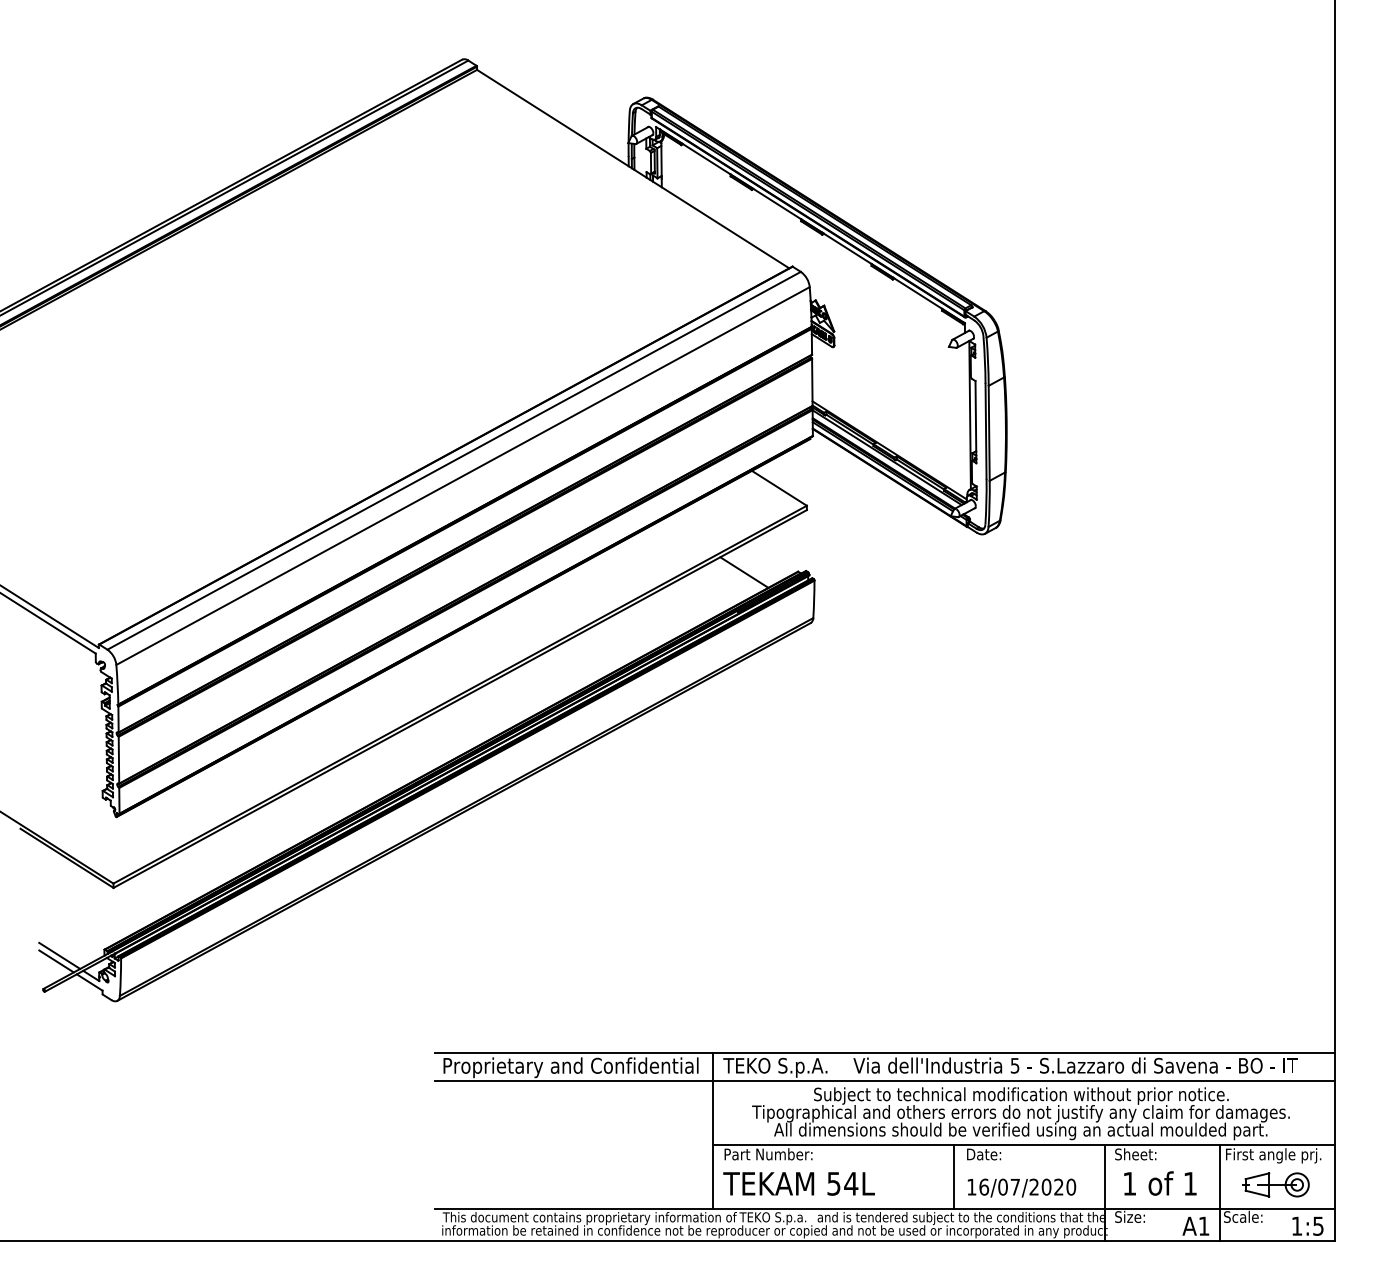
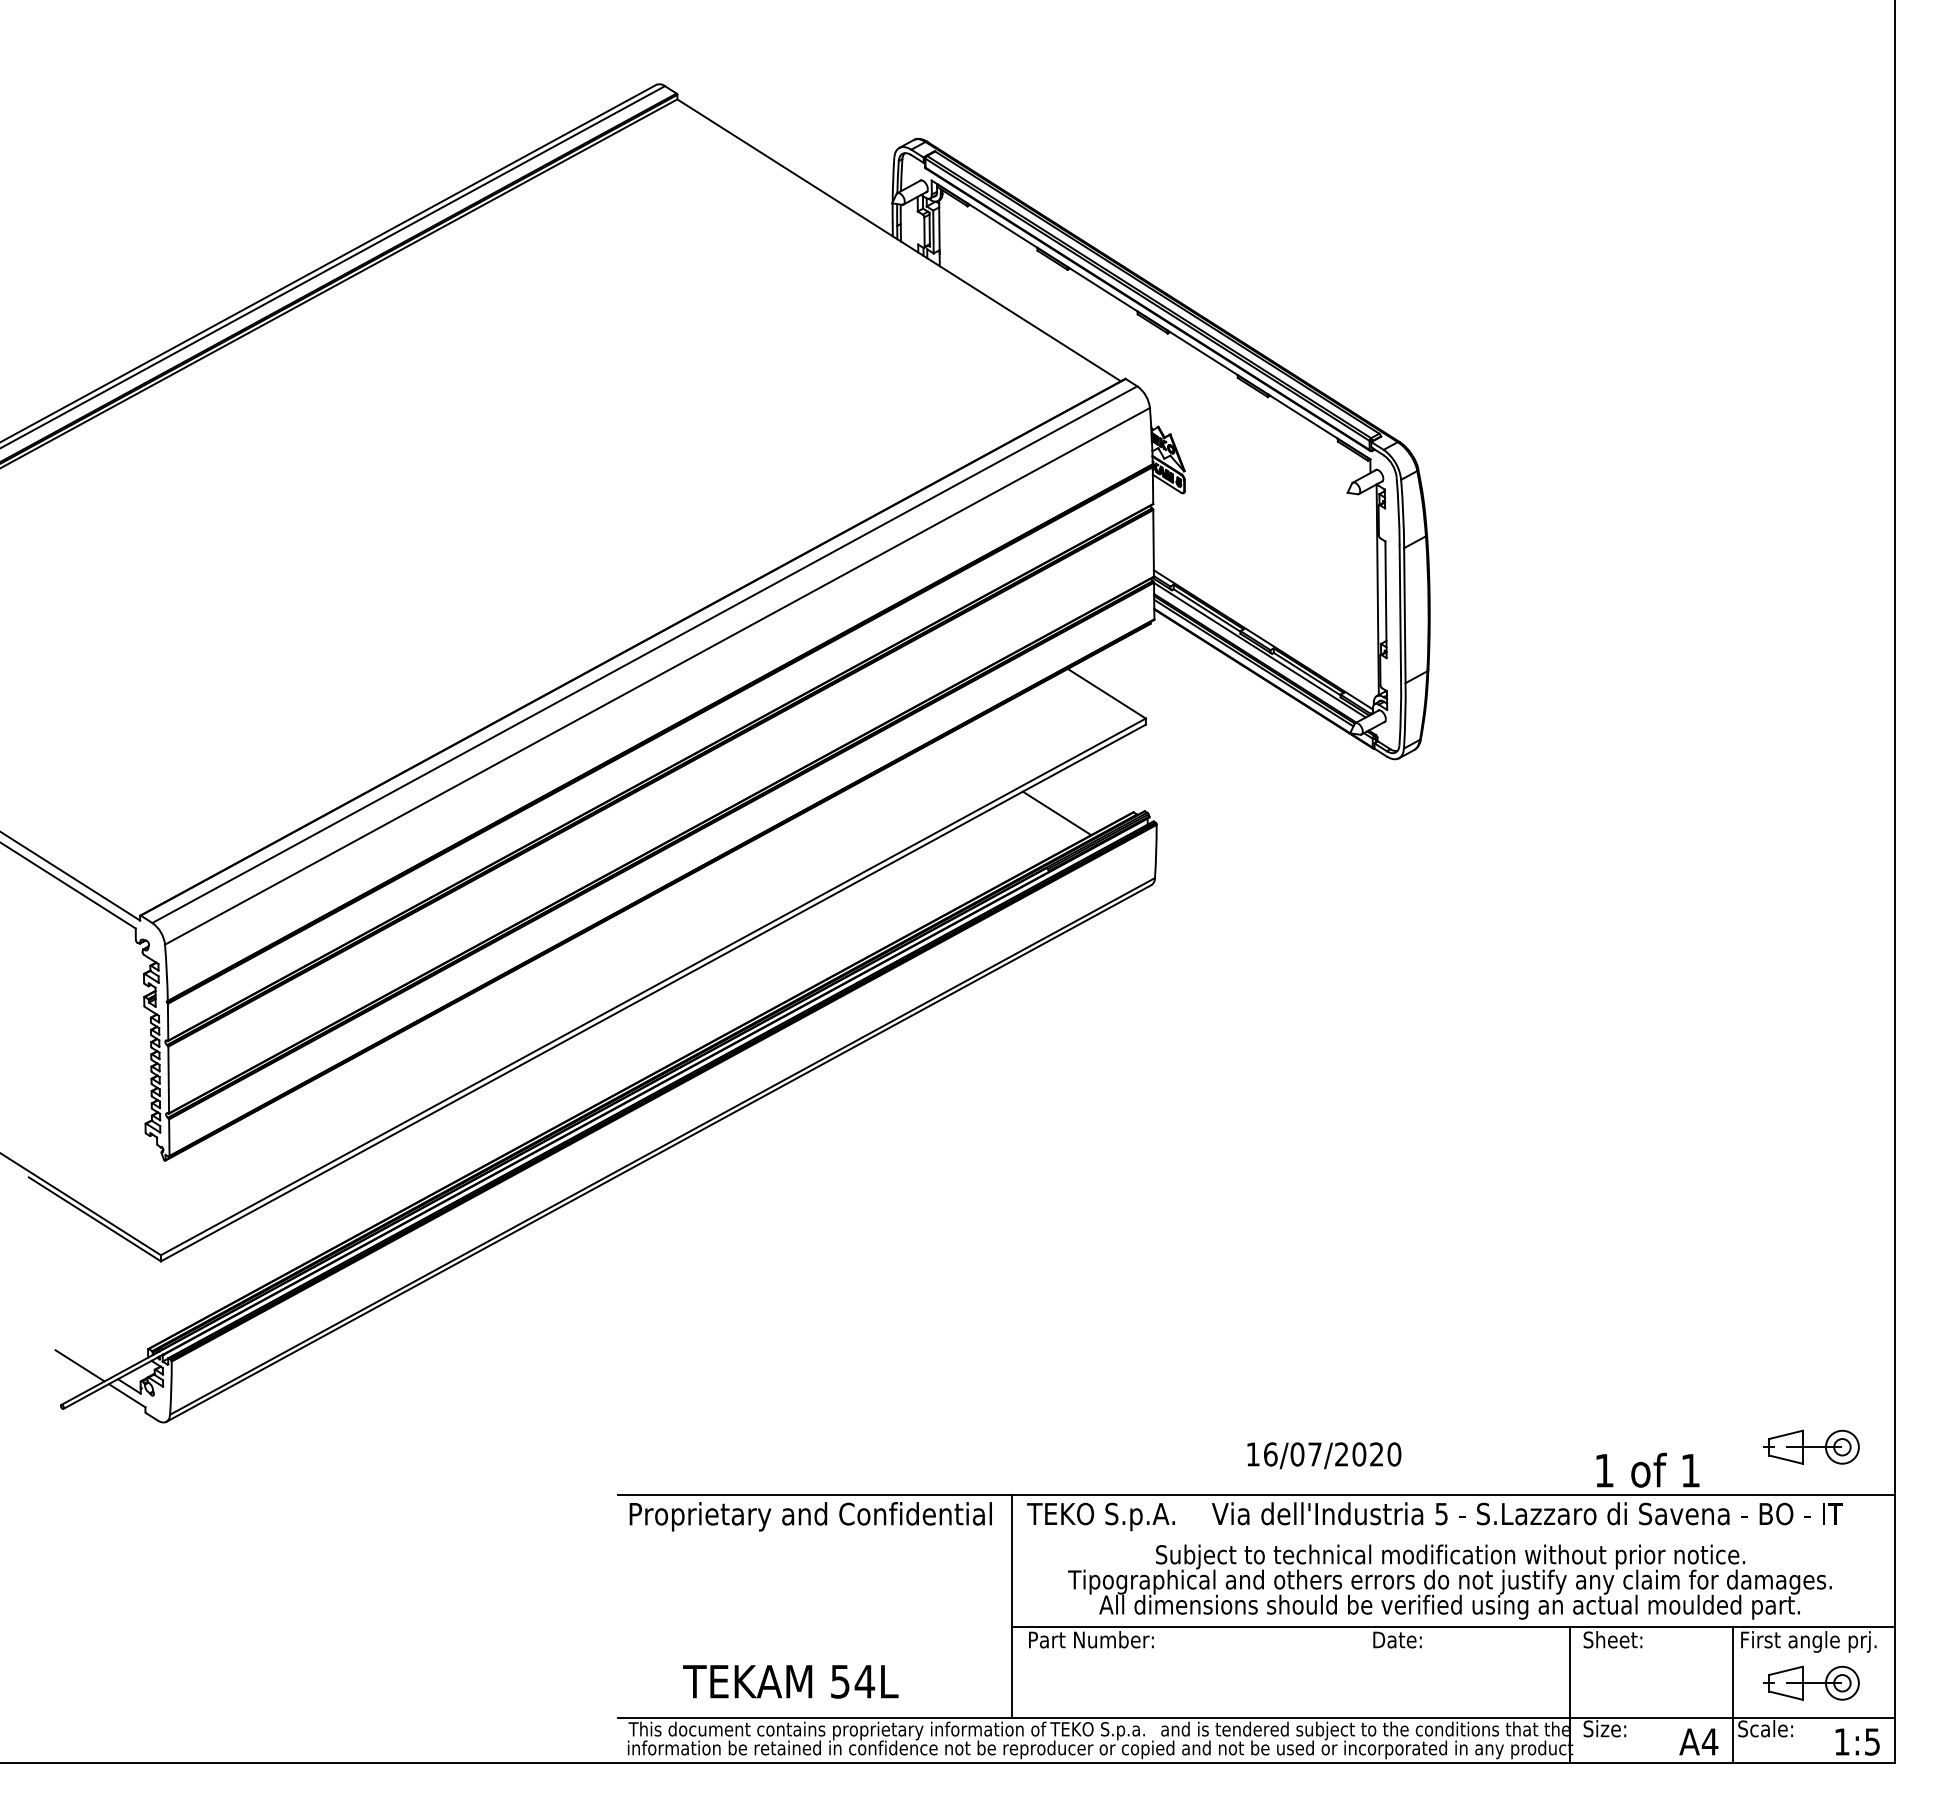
line: (59, 955) -> (84, 1357), removed
part: (1275, 1018) -> (1811, 1446), added
line: (884, 1080) -> (1256, 1535), removed
line: (953, 1177) -> (1354, 1672), removed
text: (1160, 1182) -> (1647, 1469), moved
text: (798, 1183) -> (790, 1681), moved
text: (1022, 1187) -> (1324, 1455), moved
text: (1203, 1225) -> (1709, 1741), A1 -> A4

